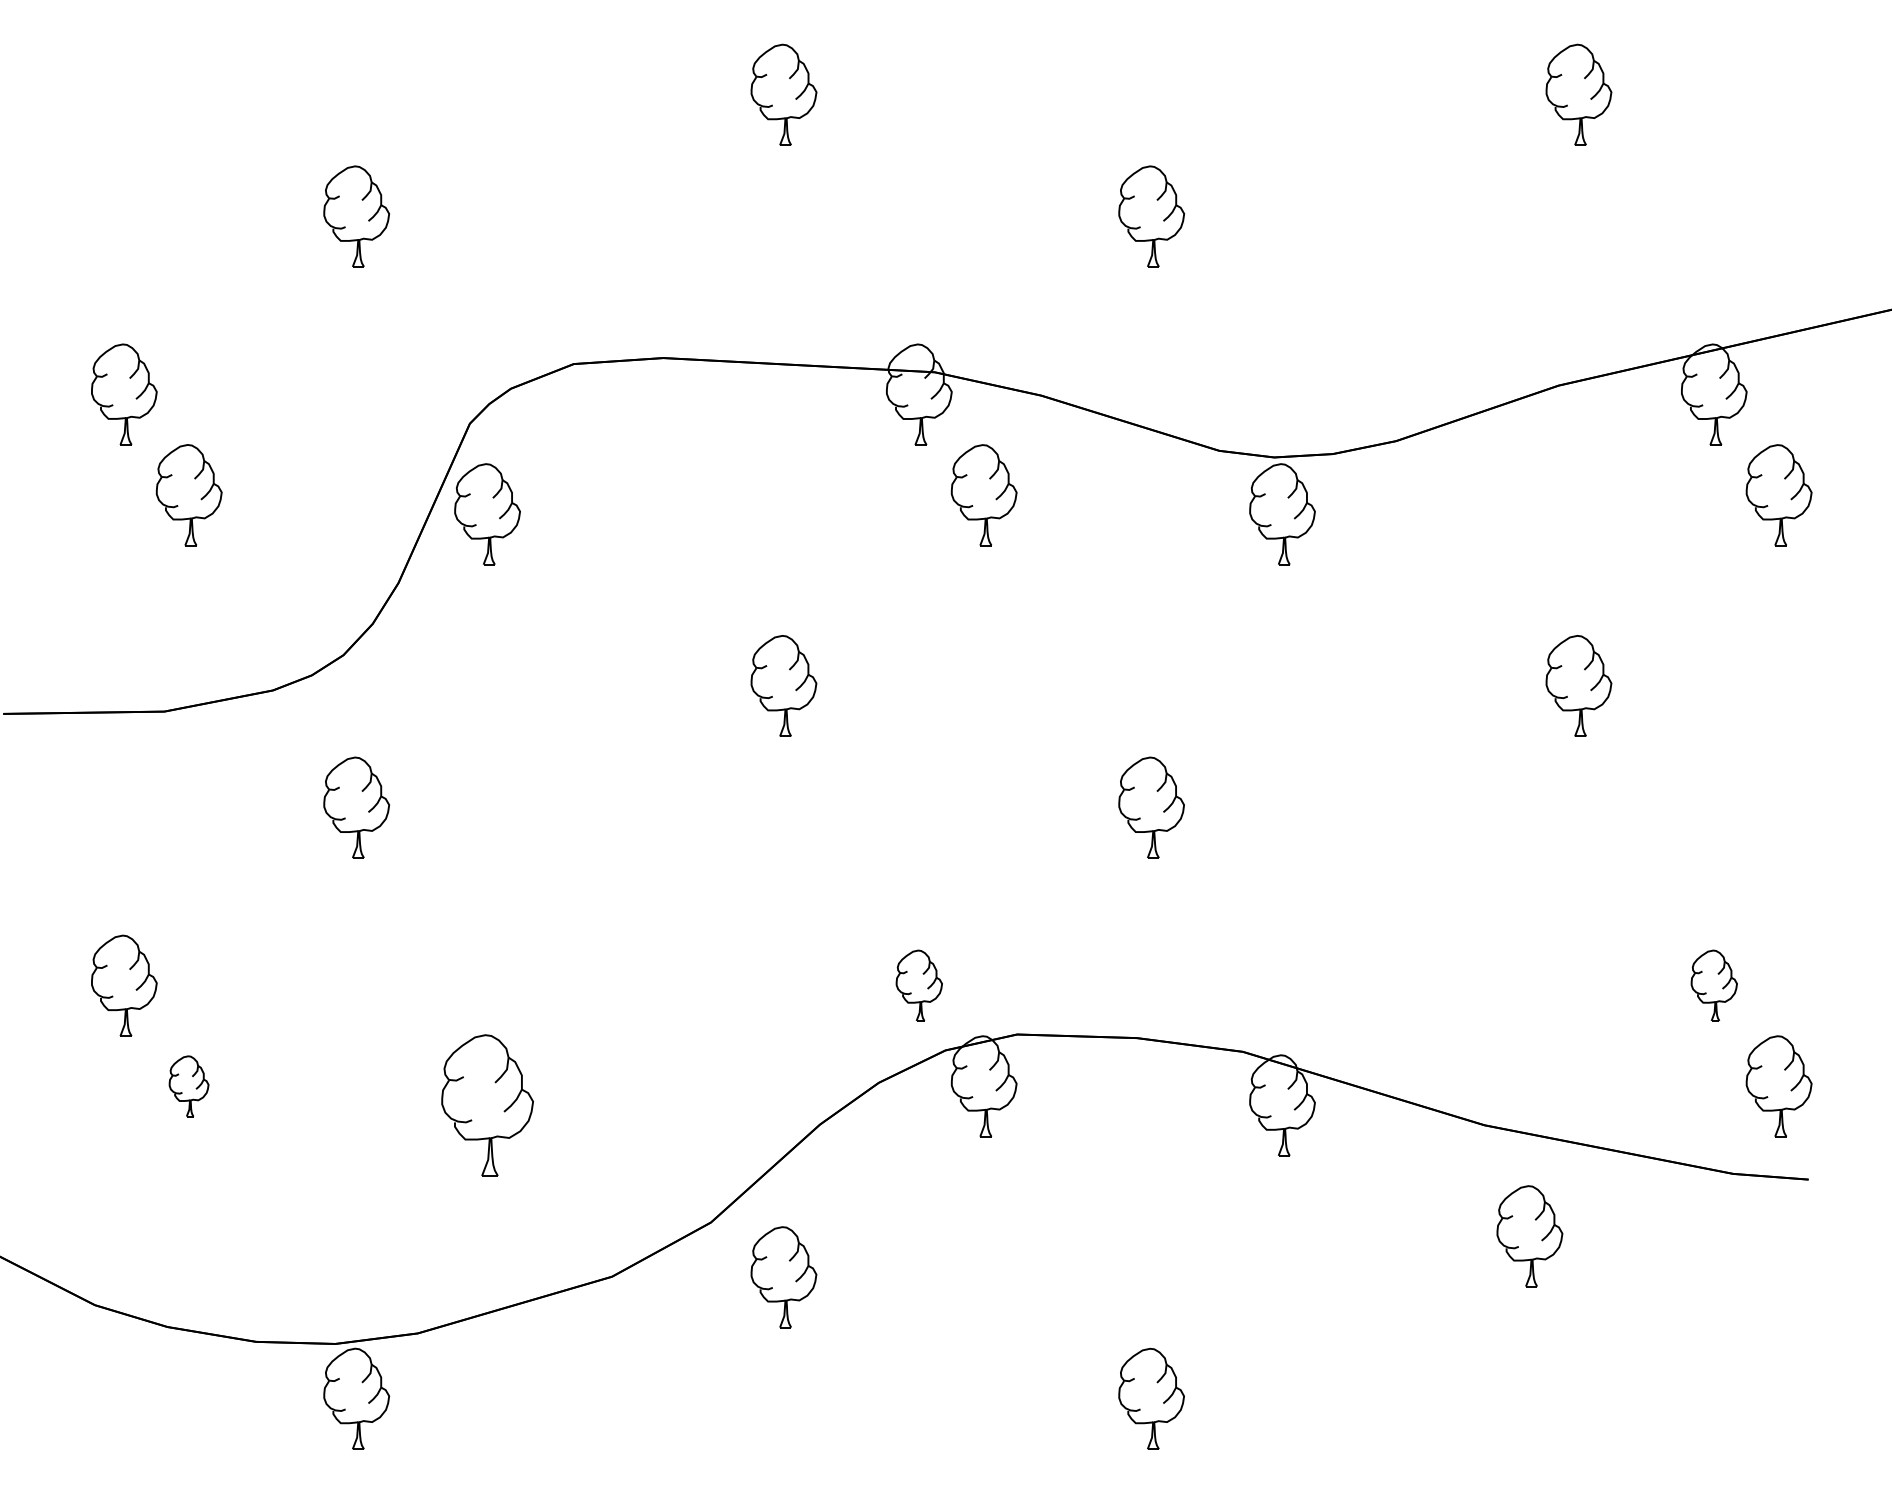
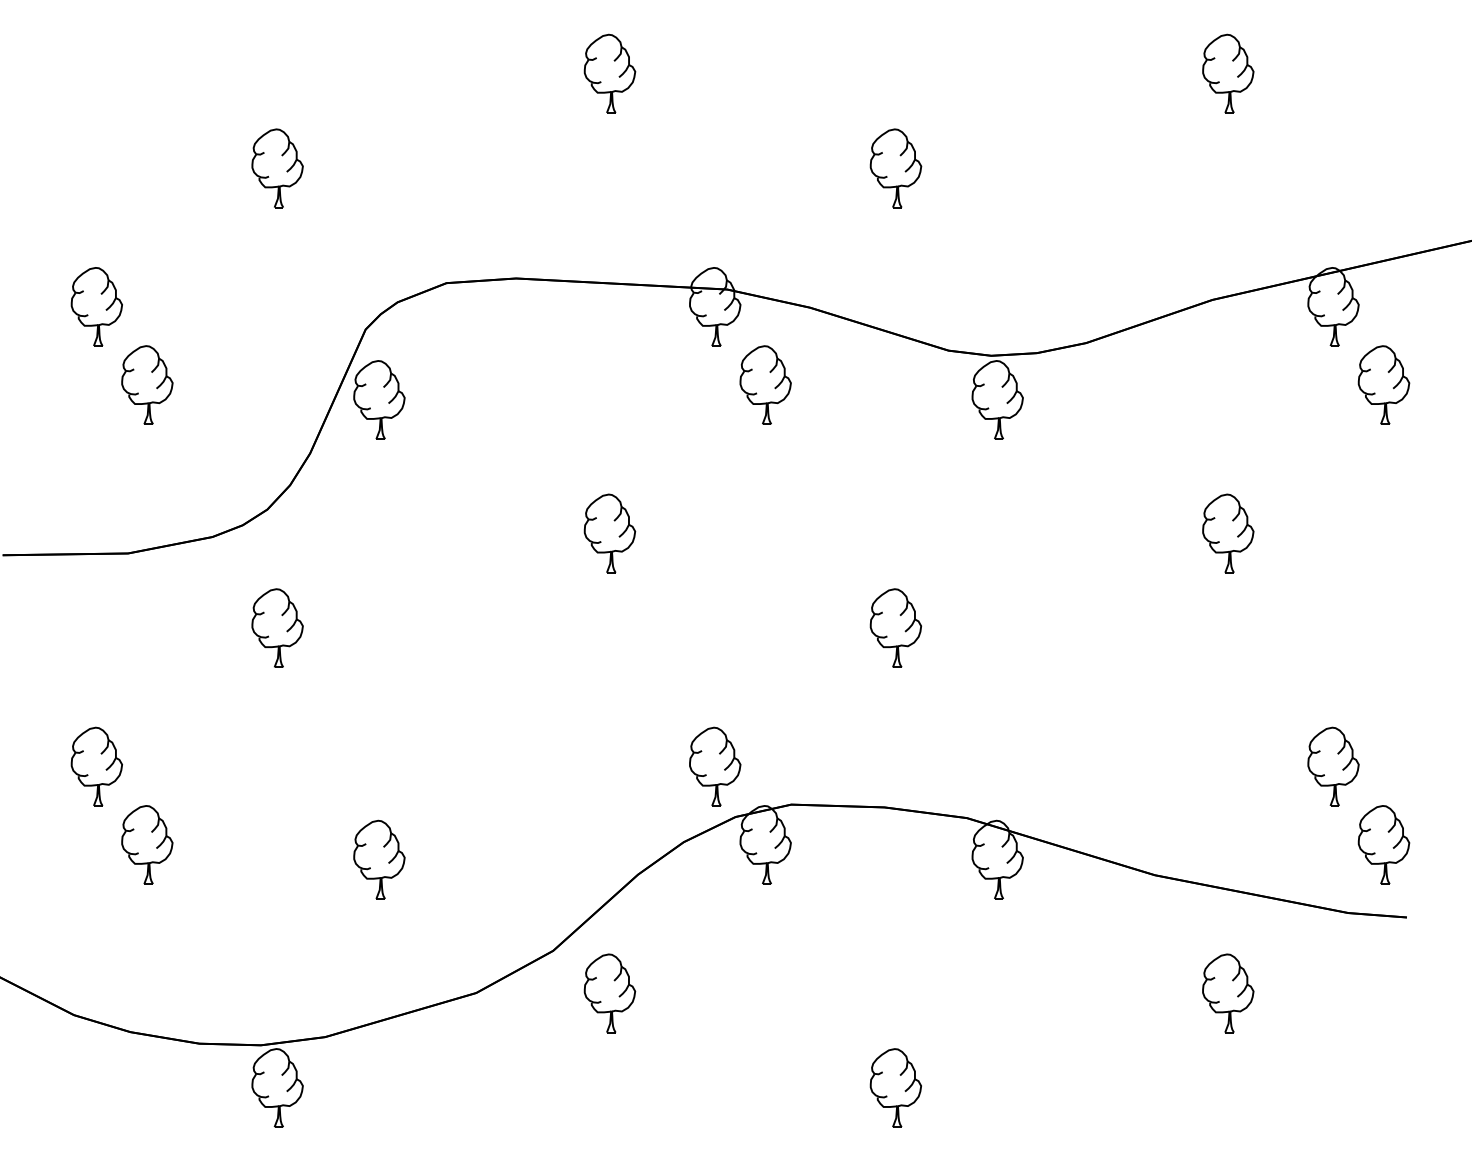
part: (919, 985) -> (715, 766), size x1.43
part: (1714, 985) -> (1333, 766), size x1.43
part: (188, 1086) -> (146, 845), size x1.67
part: (487, 1105) -> (379, 859), size x0.71
part: (1529, 1236) -> (1227, 993), moved

